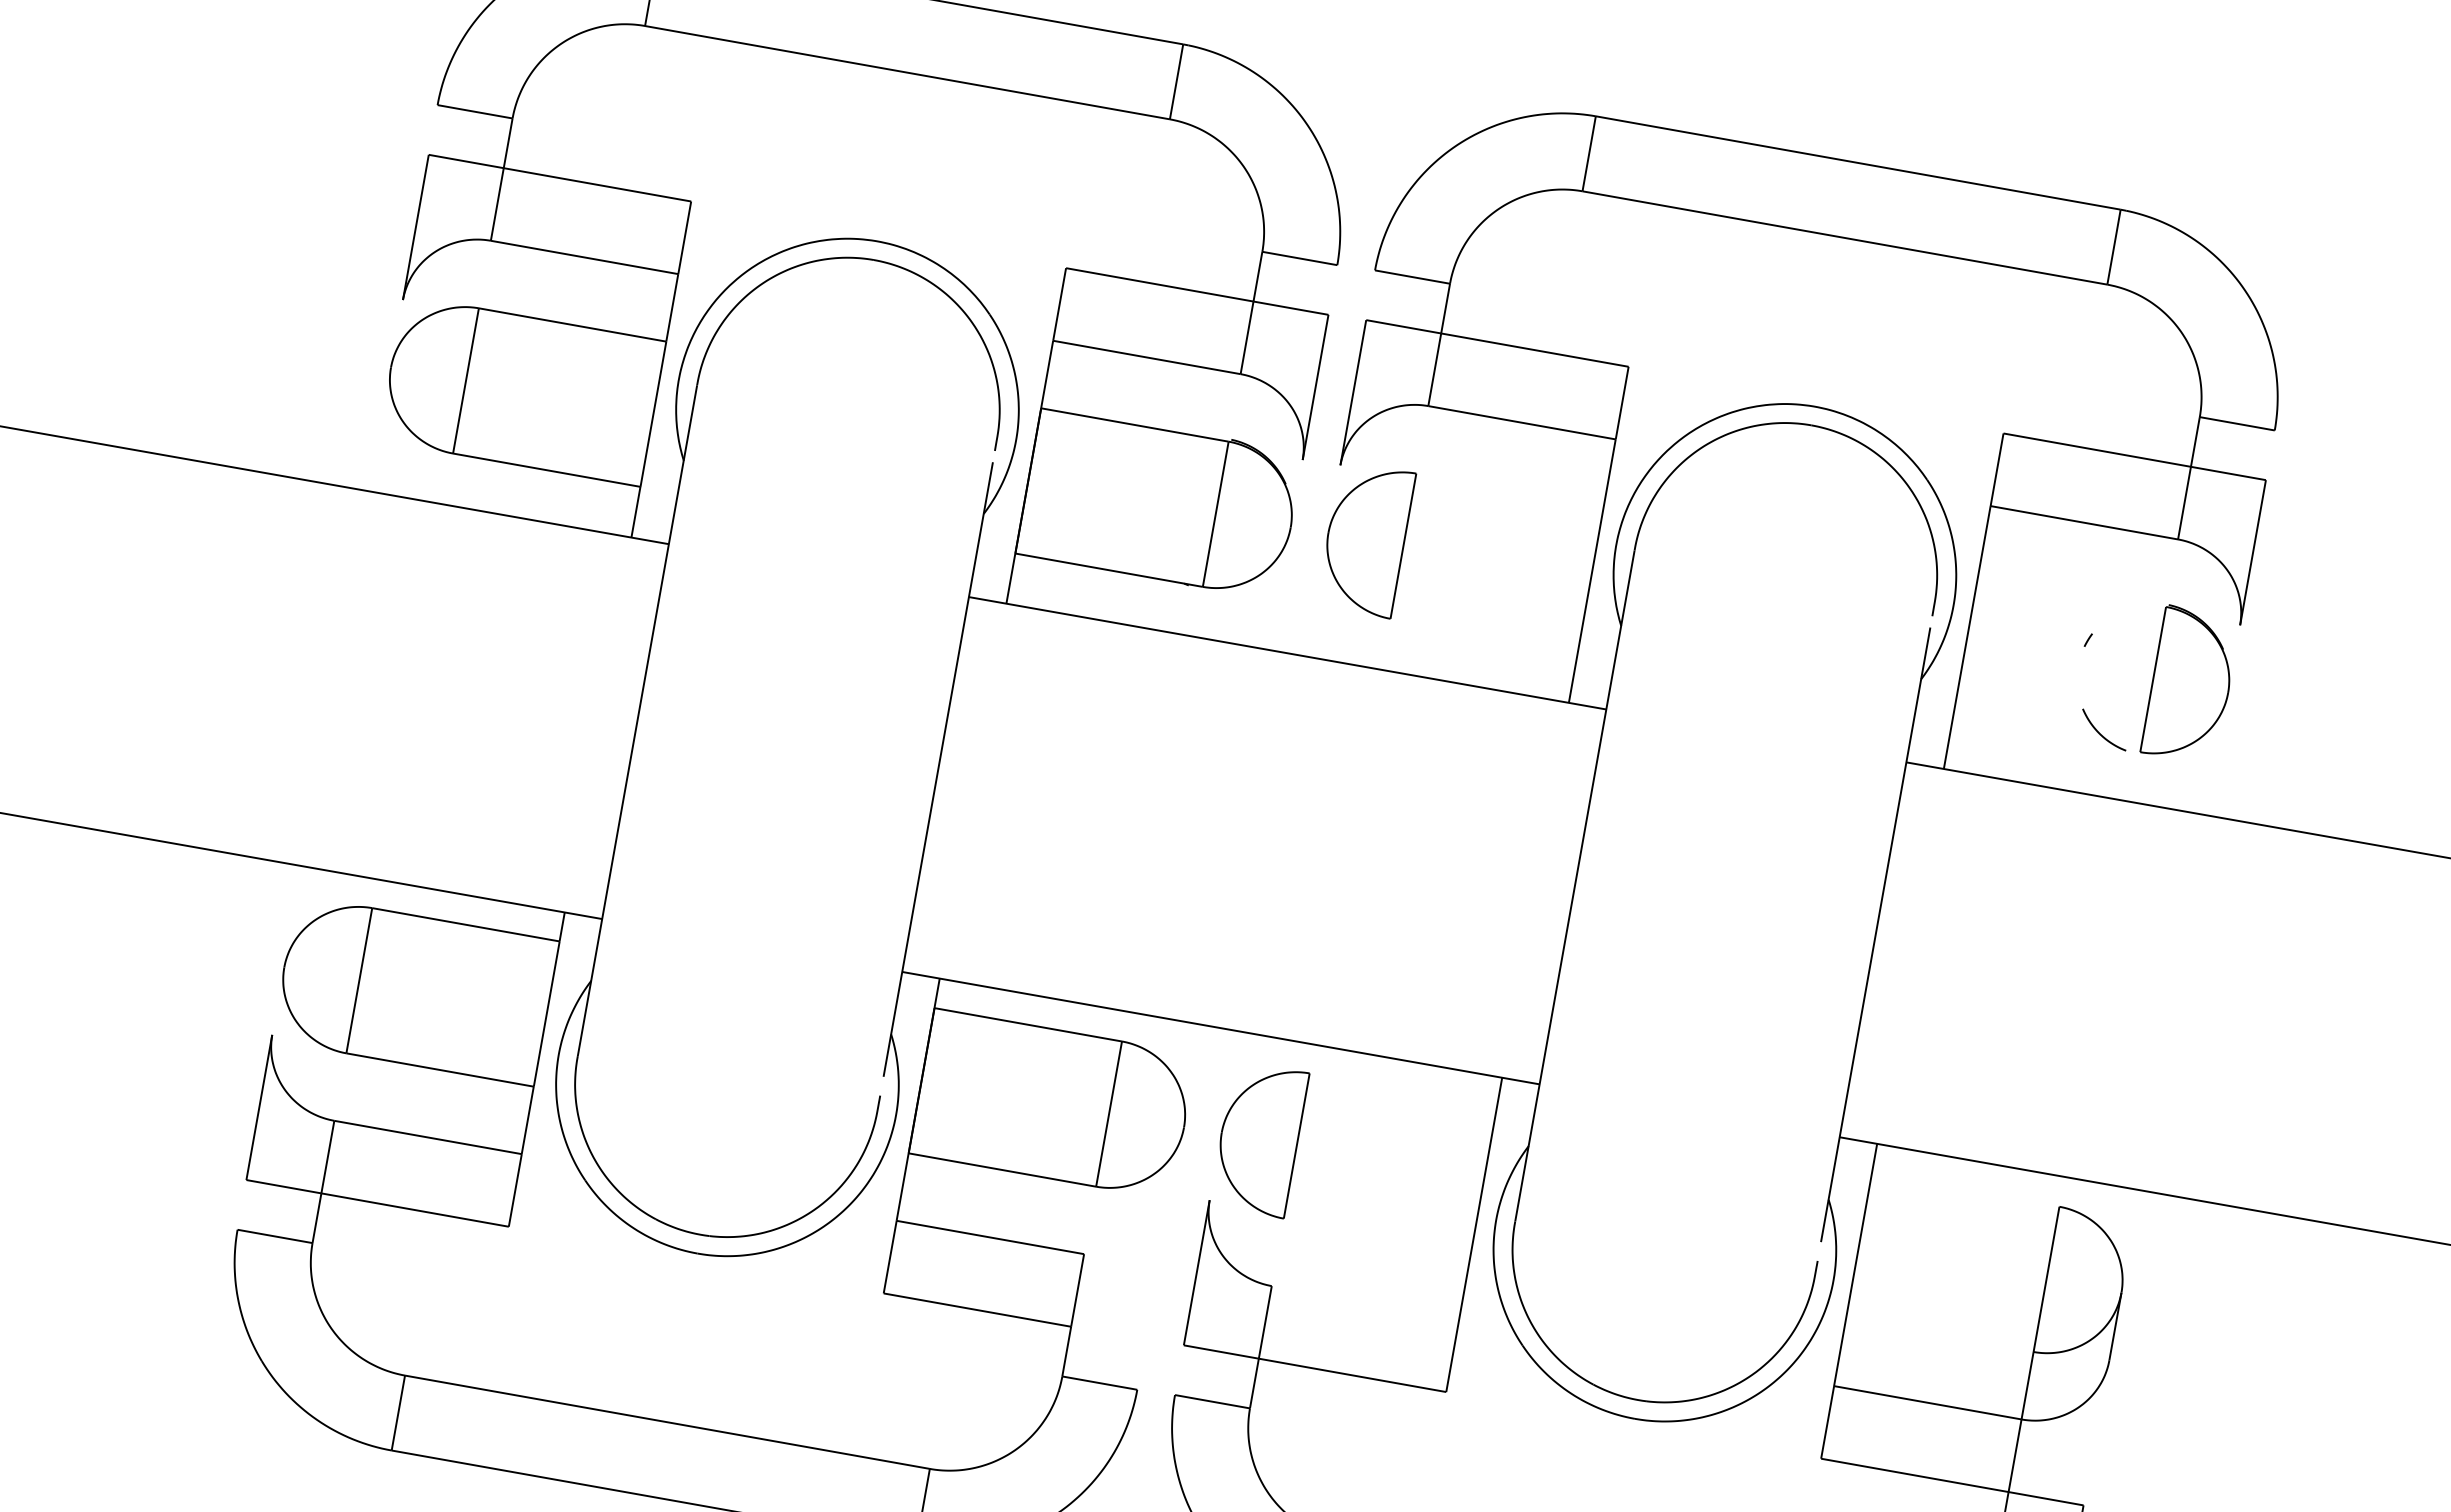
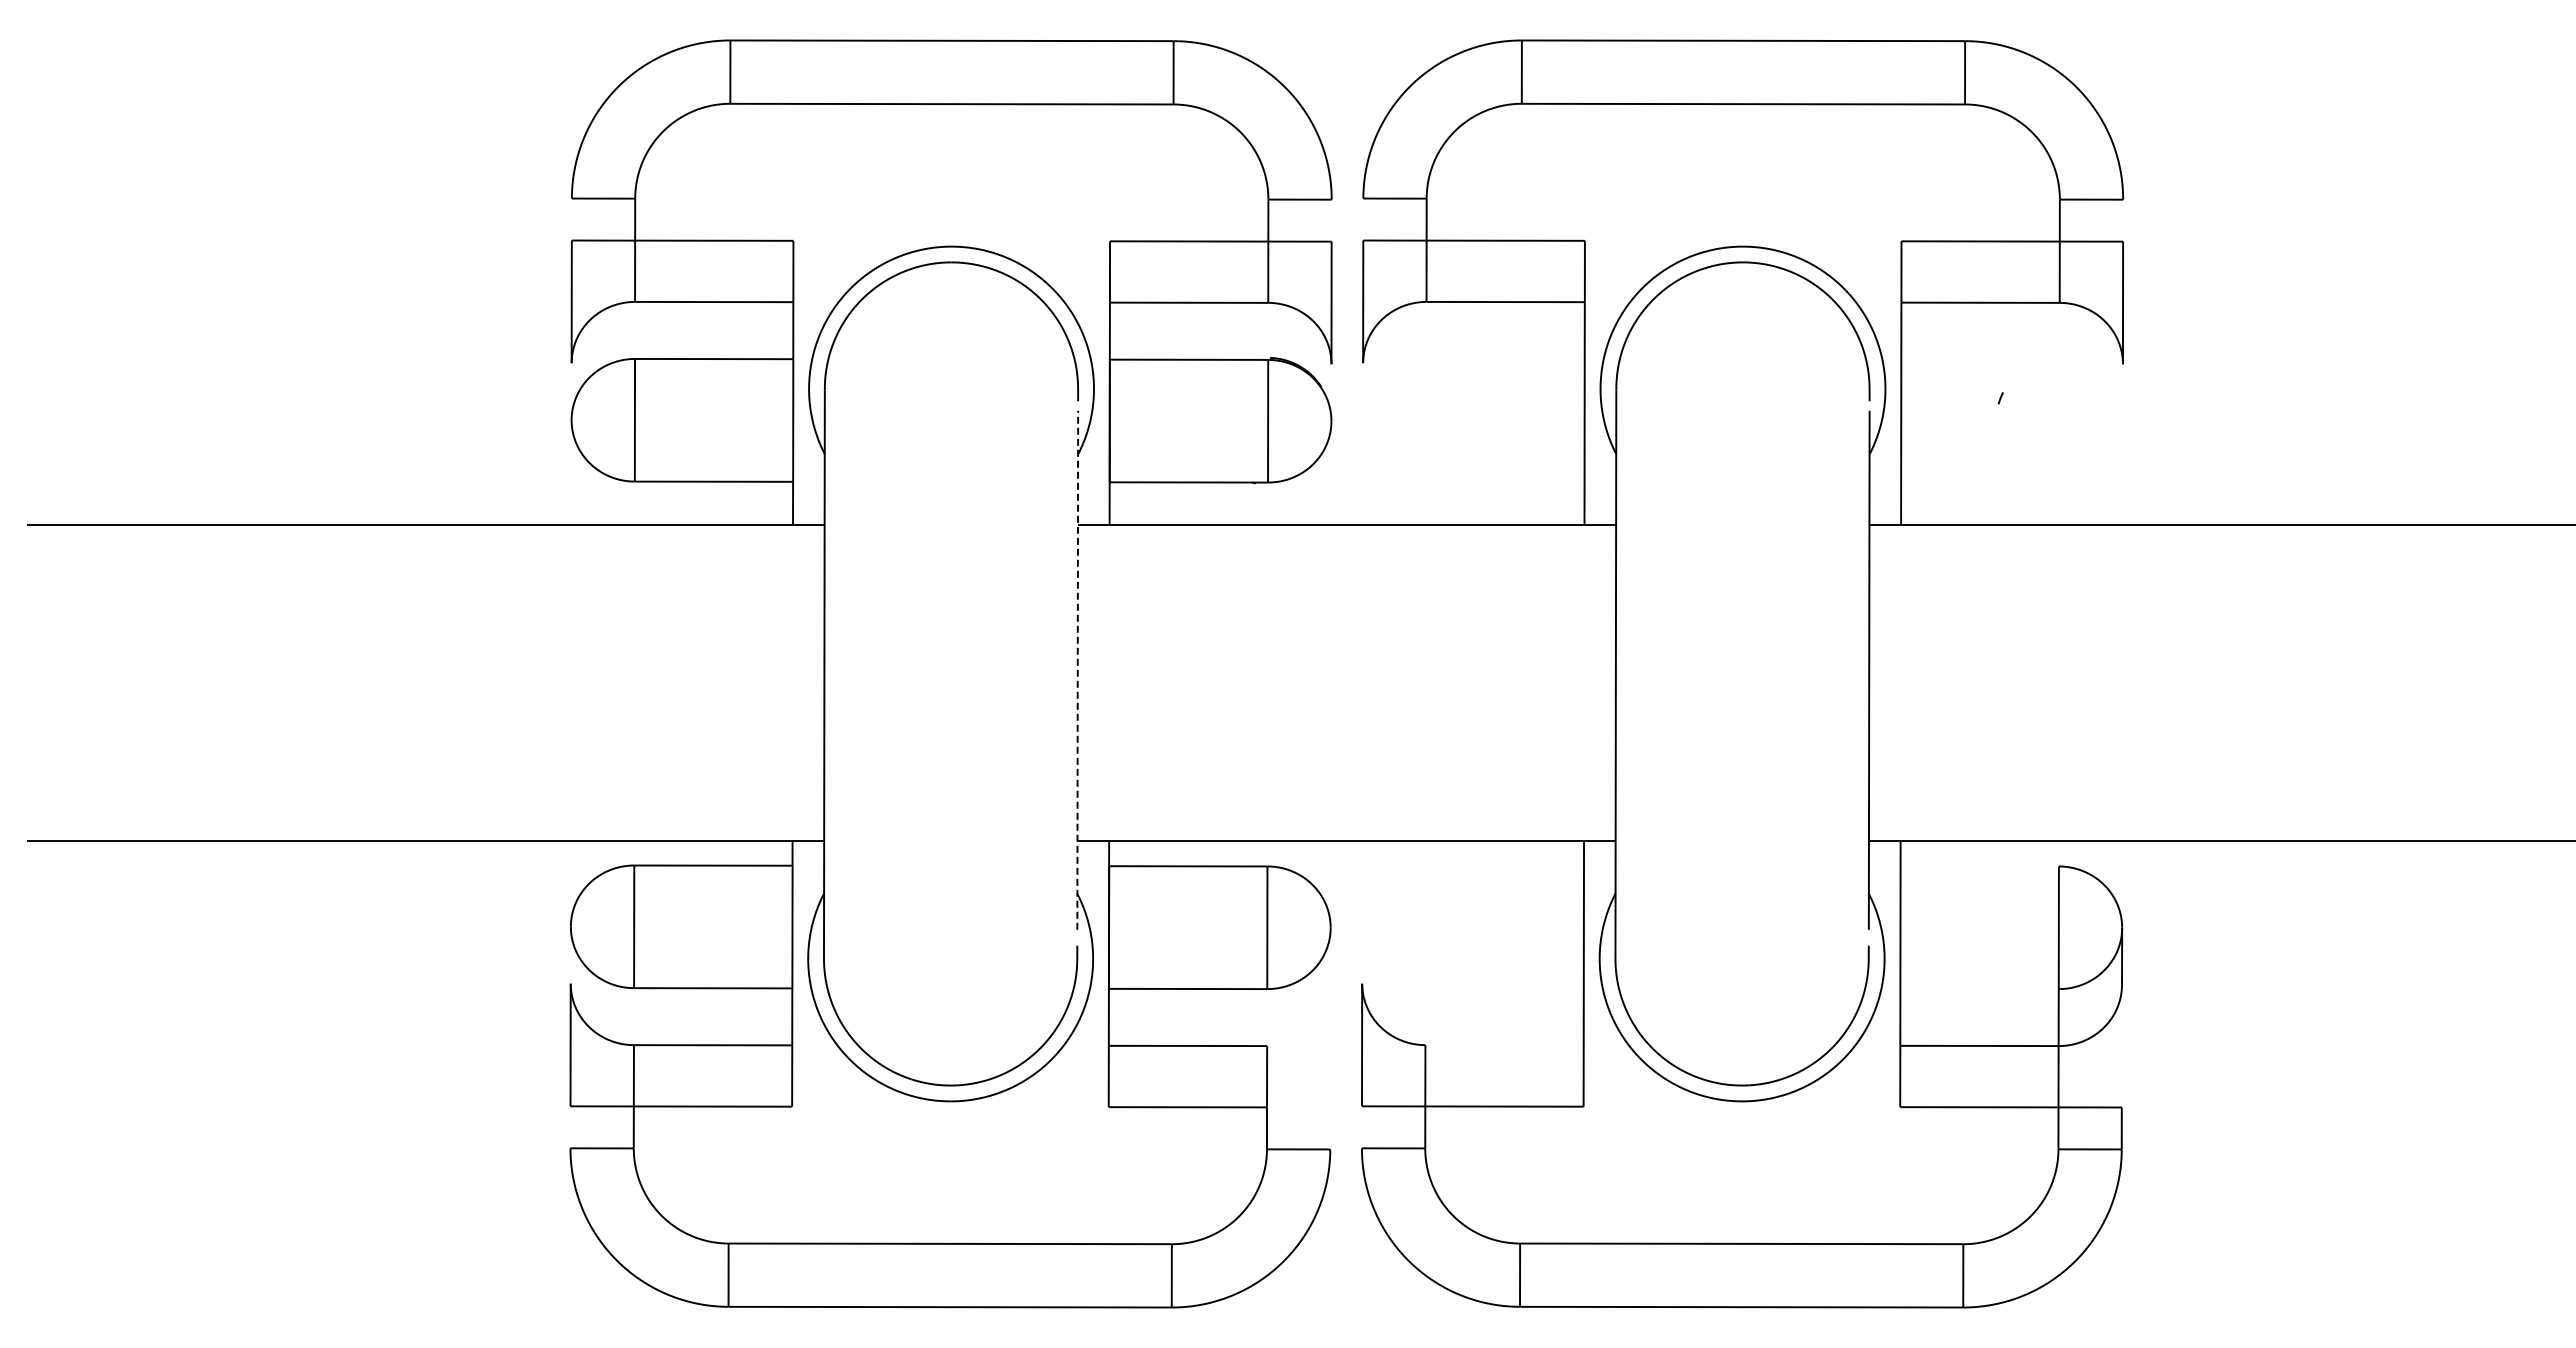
part: (1365, 539) -> (1394, 420), removed
part: (2189, 685) -> (2090, 420), removed
curve: (2100, 732) -> (2024, 472), removed
line: (937, 769) -> (1077, 670), solid -> dashed
part: (1258, 1138) -> (1393, 926), removed

